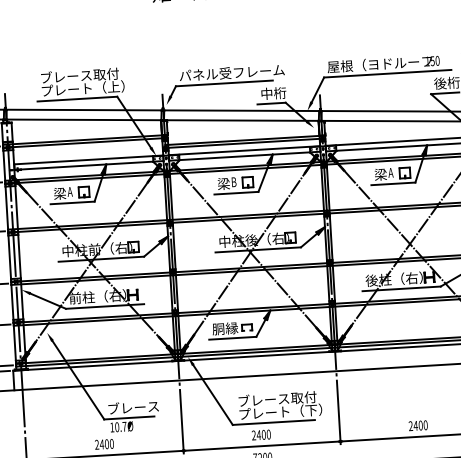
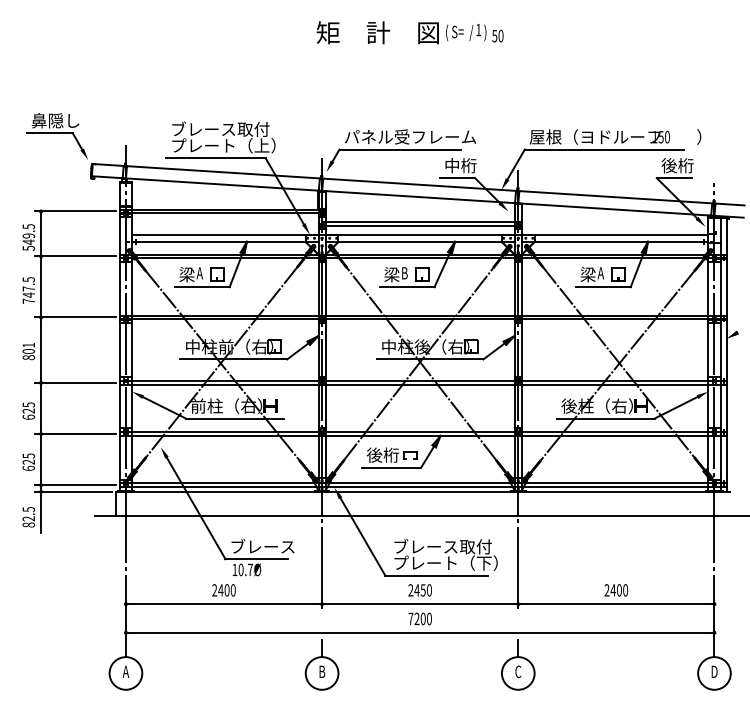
text: (224, 328) -> (382, 454), 胴縁 -> 後桁
text: (263, 435) -> (422, 590), 2400 -> 2450

